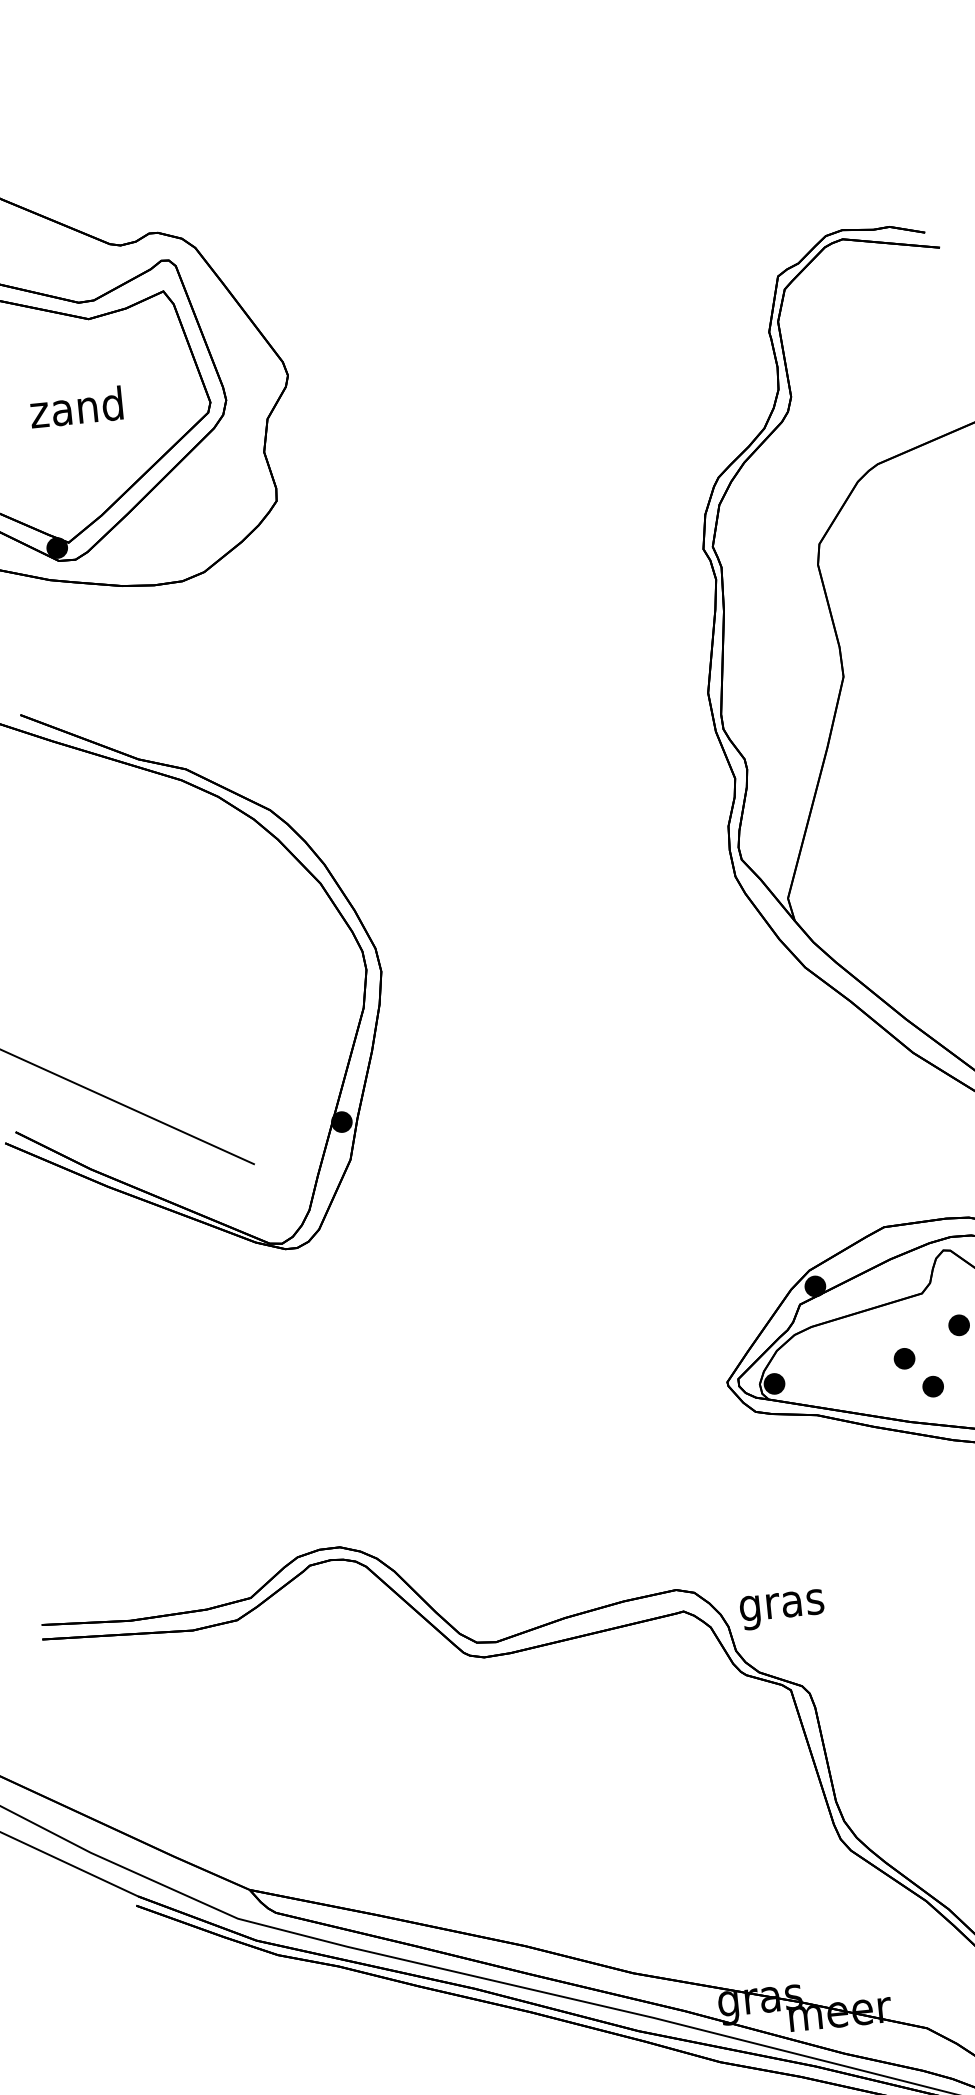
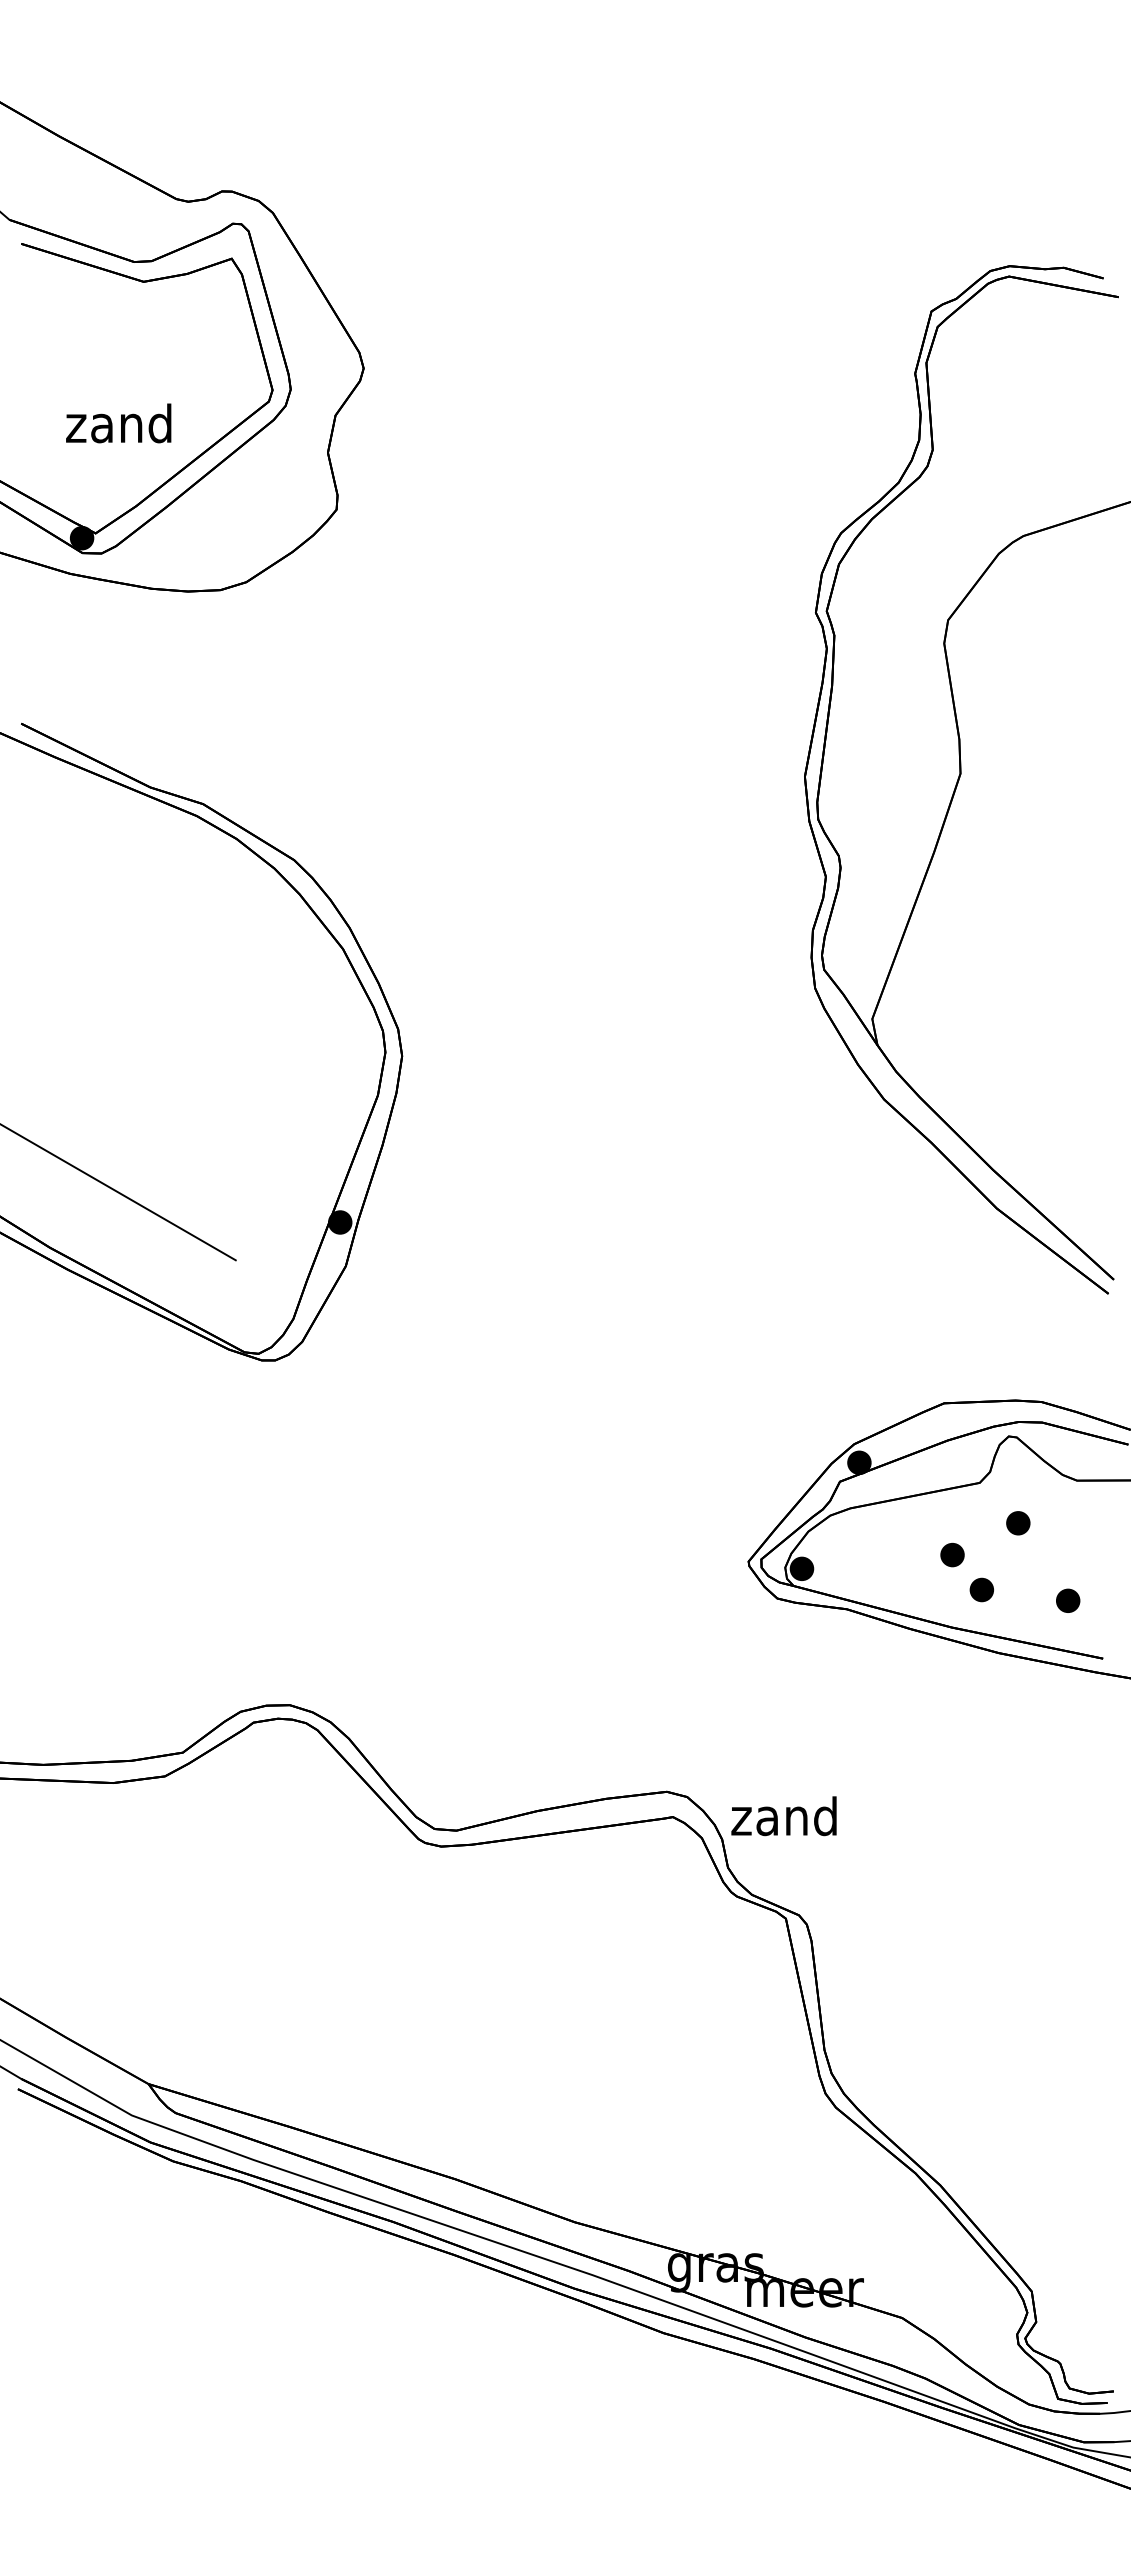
text: (76, 407) -> (118, 423), moved
text: (780, 1605) -> (783, 1821), gras -> zand

